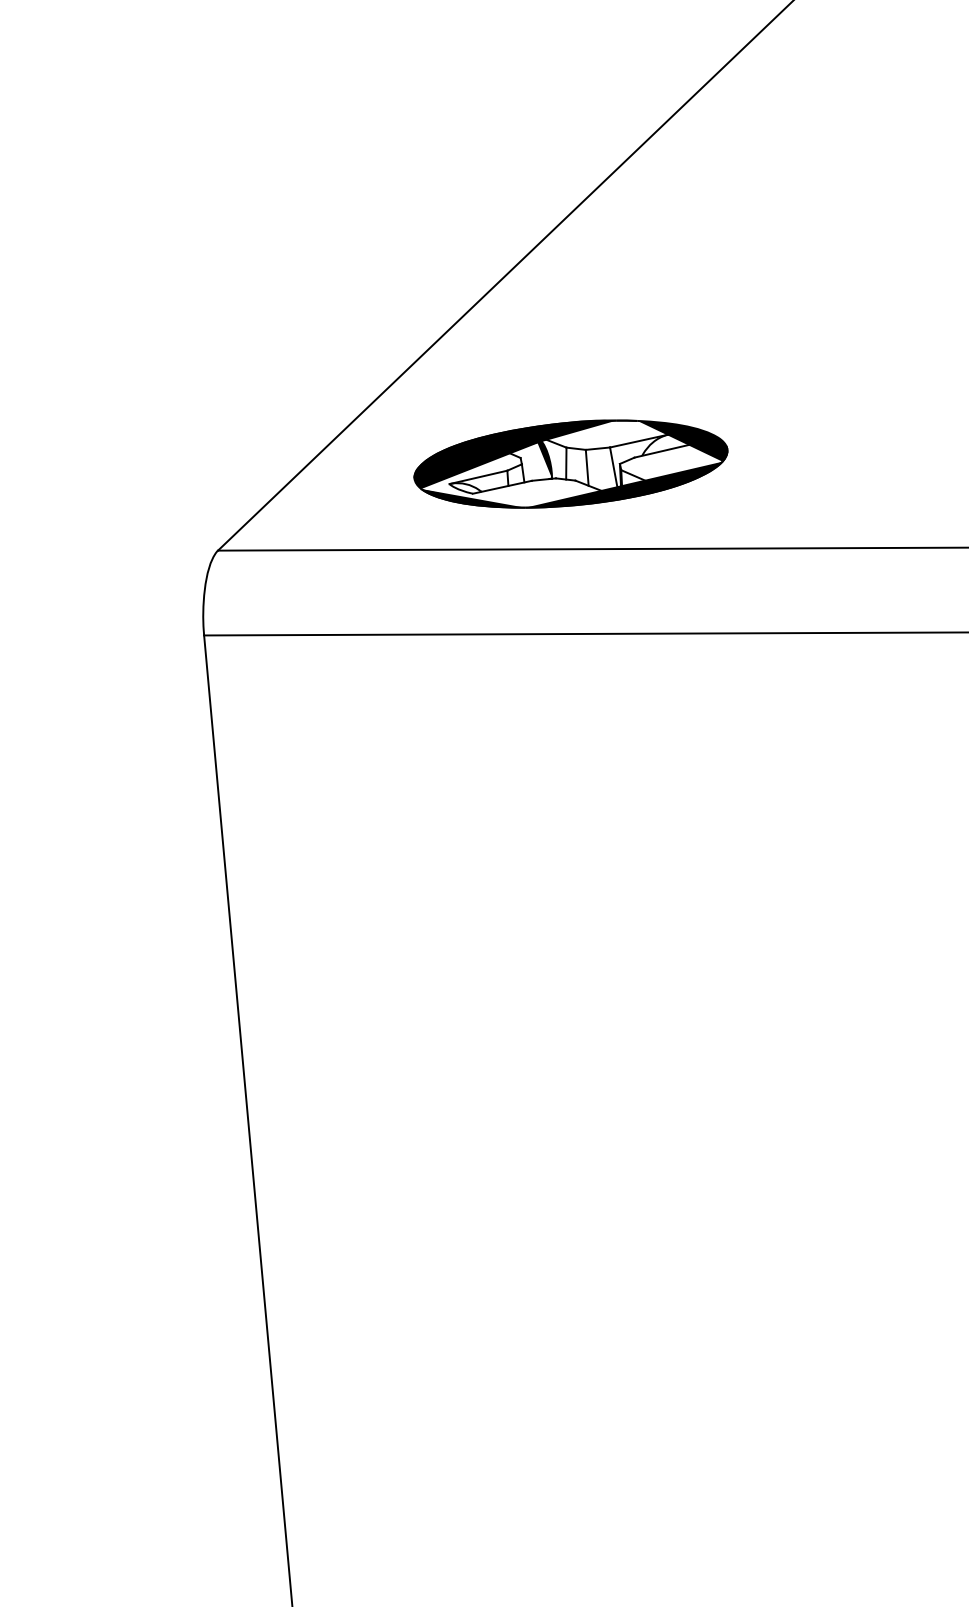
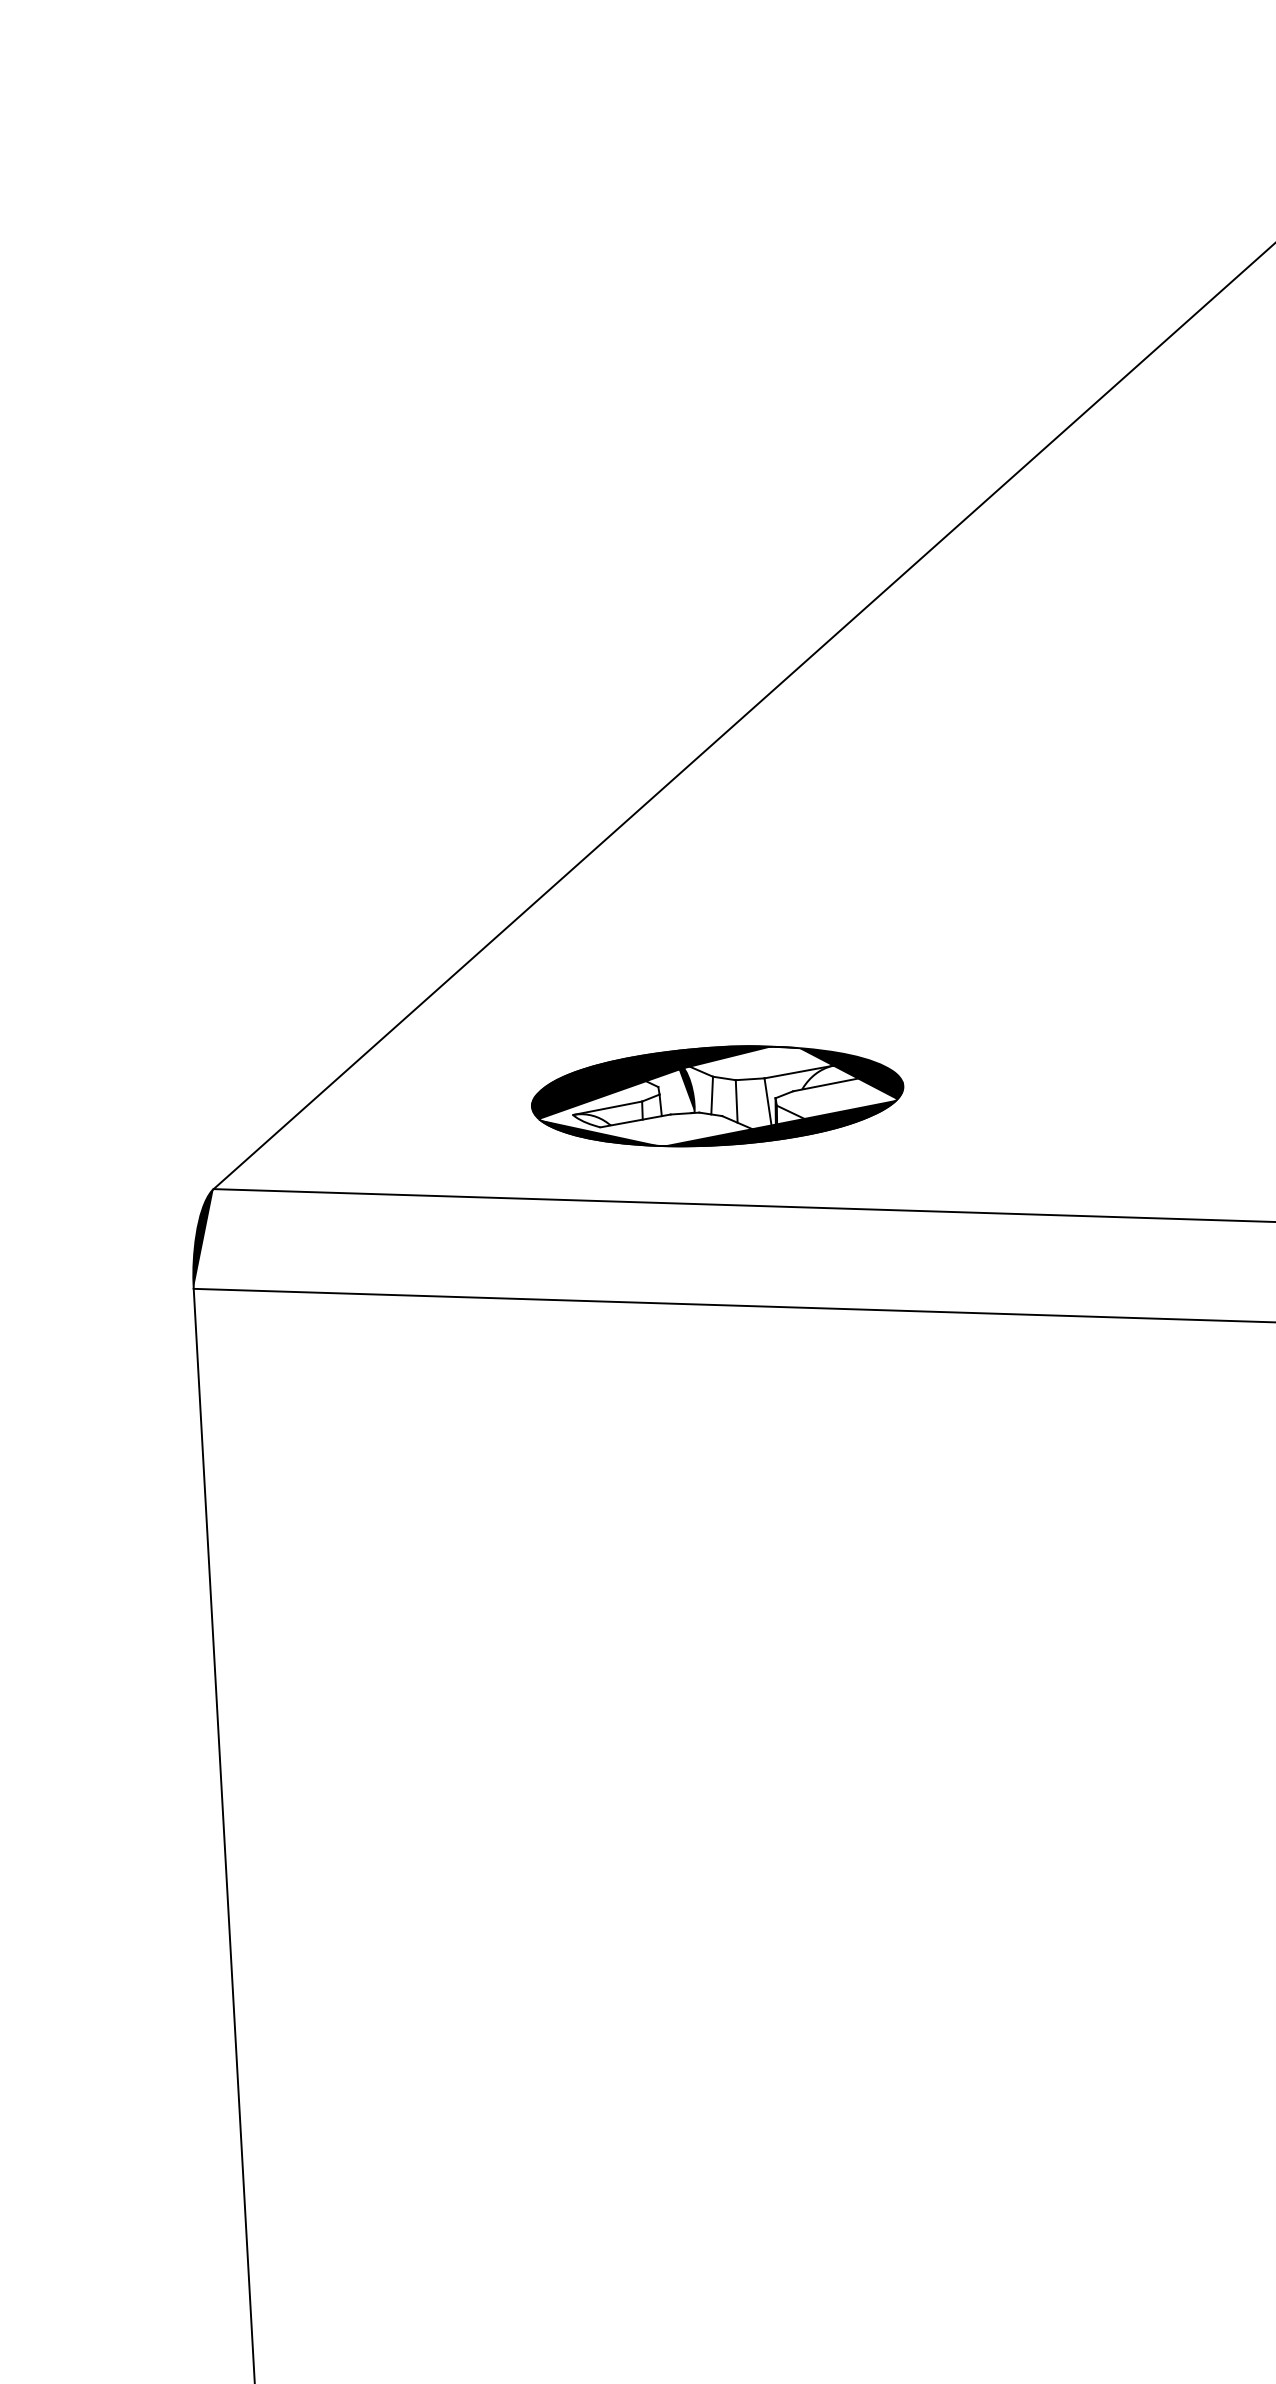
part: (570, 464) -> (717, 1096), moved
fill: (210, 592) -> (203, 1238), added

